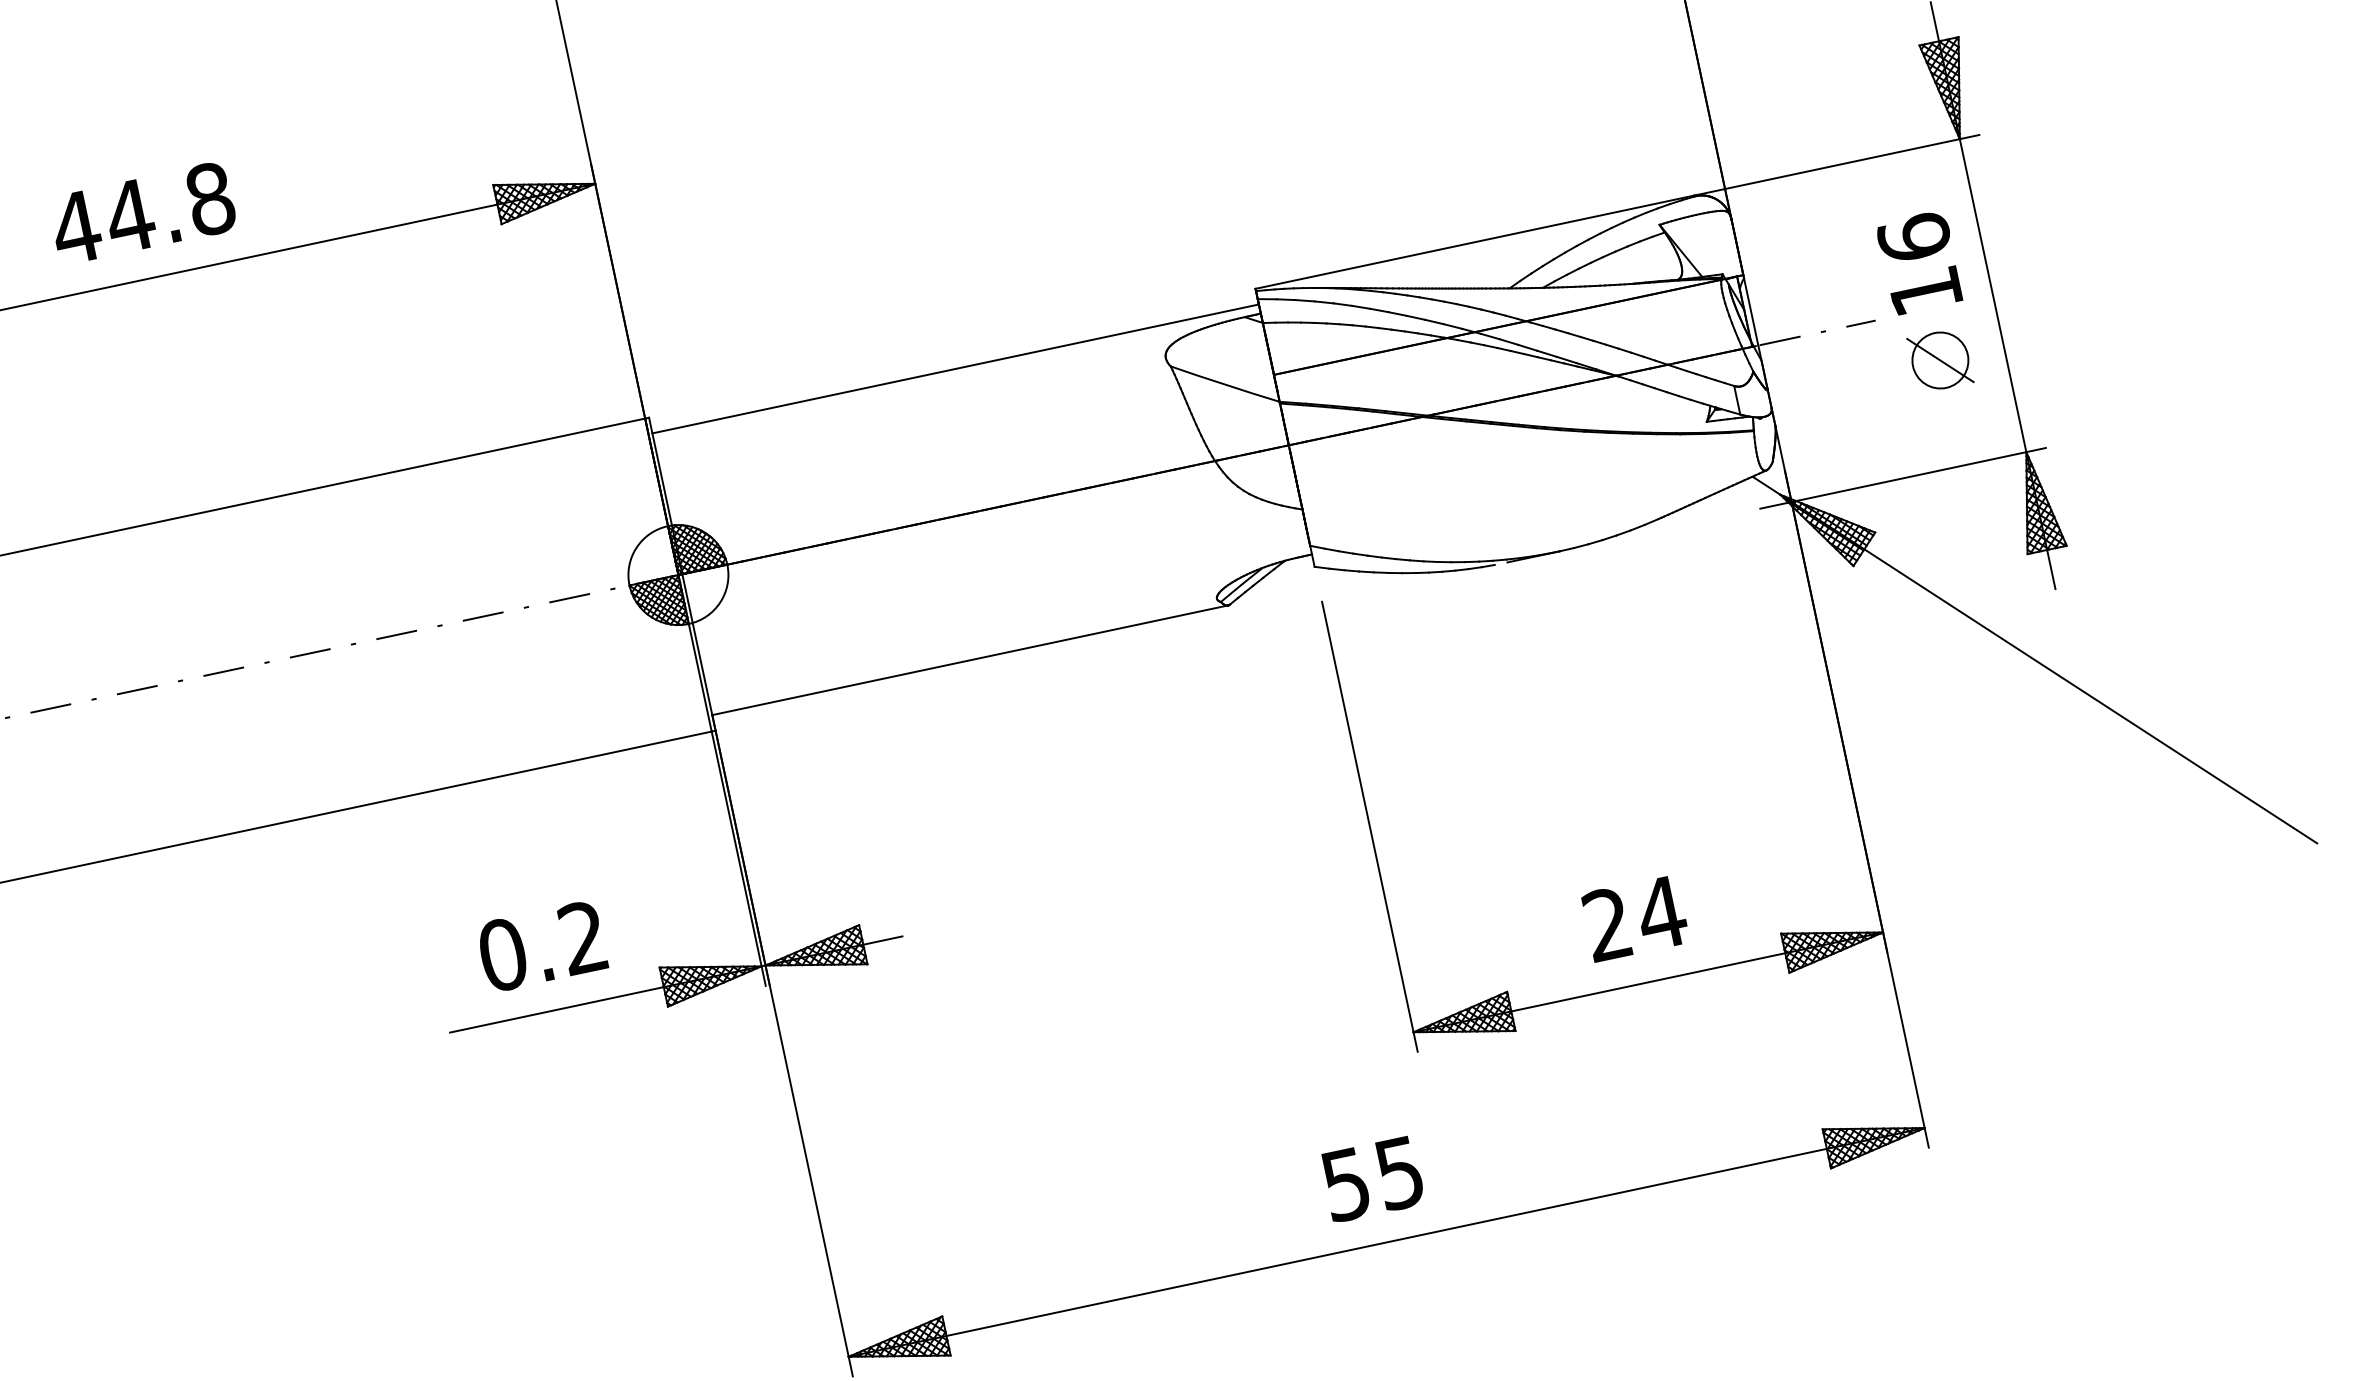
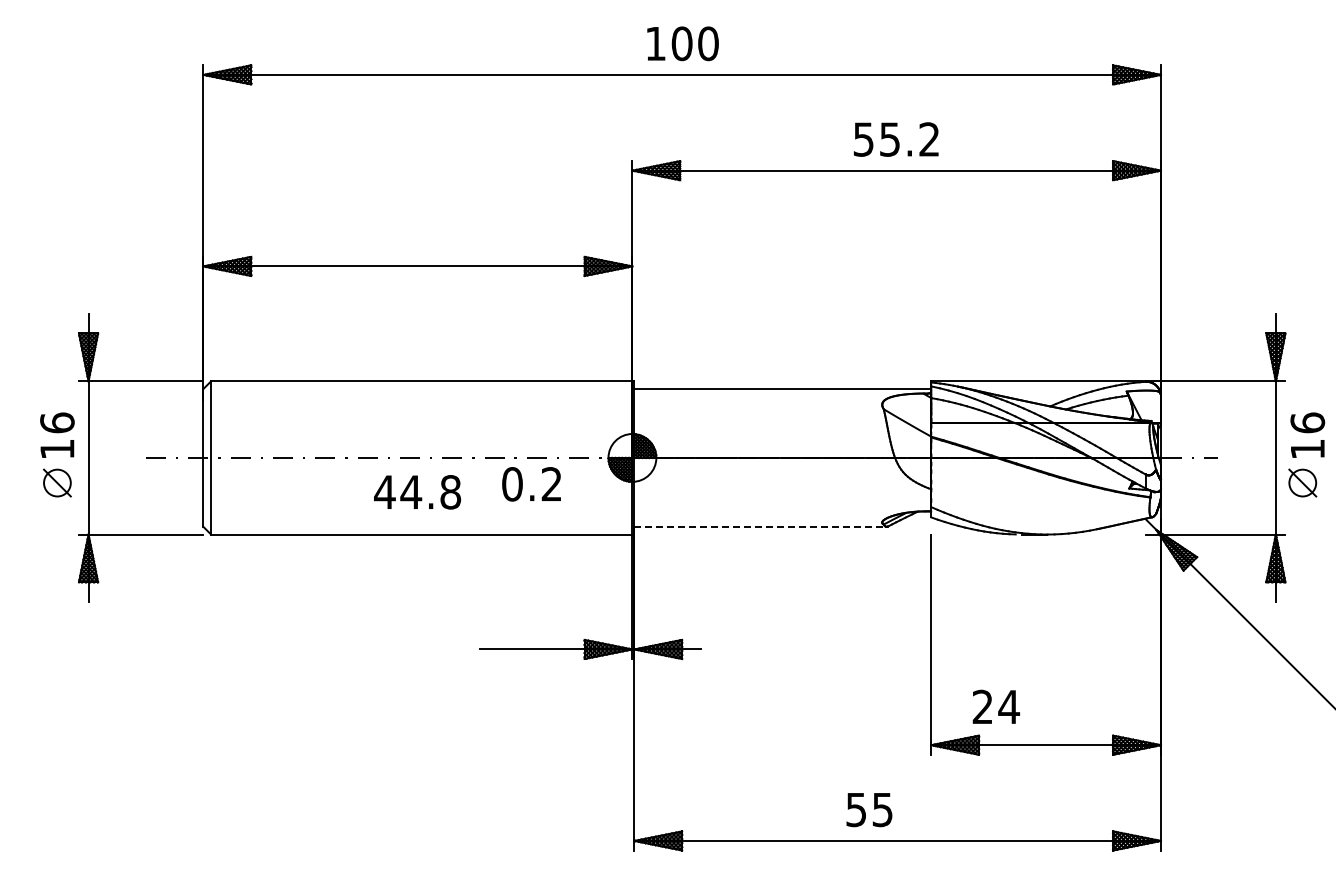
text: (142, 213) -> (417, 492), moved
text: (1918, 261) -> (1307, 434), moved
part: (1939, 359) -> (1302, 482), moved
line: (971, 659) -> (761, 526), solid -> dashed
text: (1633, 917) -> (995, 706), moved
text: (541, 946) -> (531, 484), moved
text: (1373, 1180) -> (869, 810), moved

